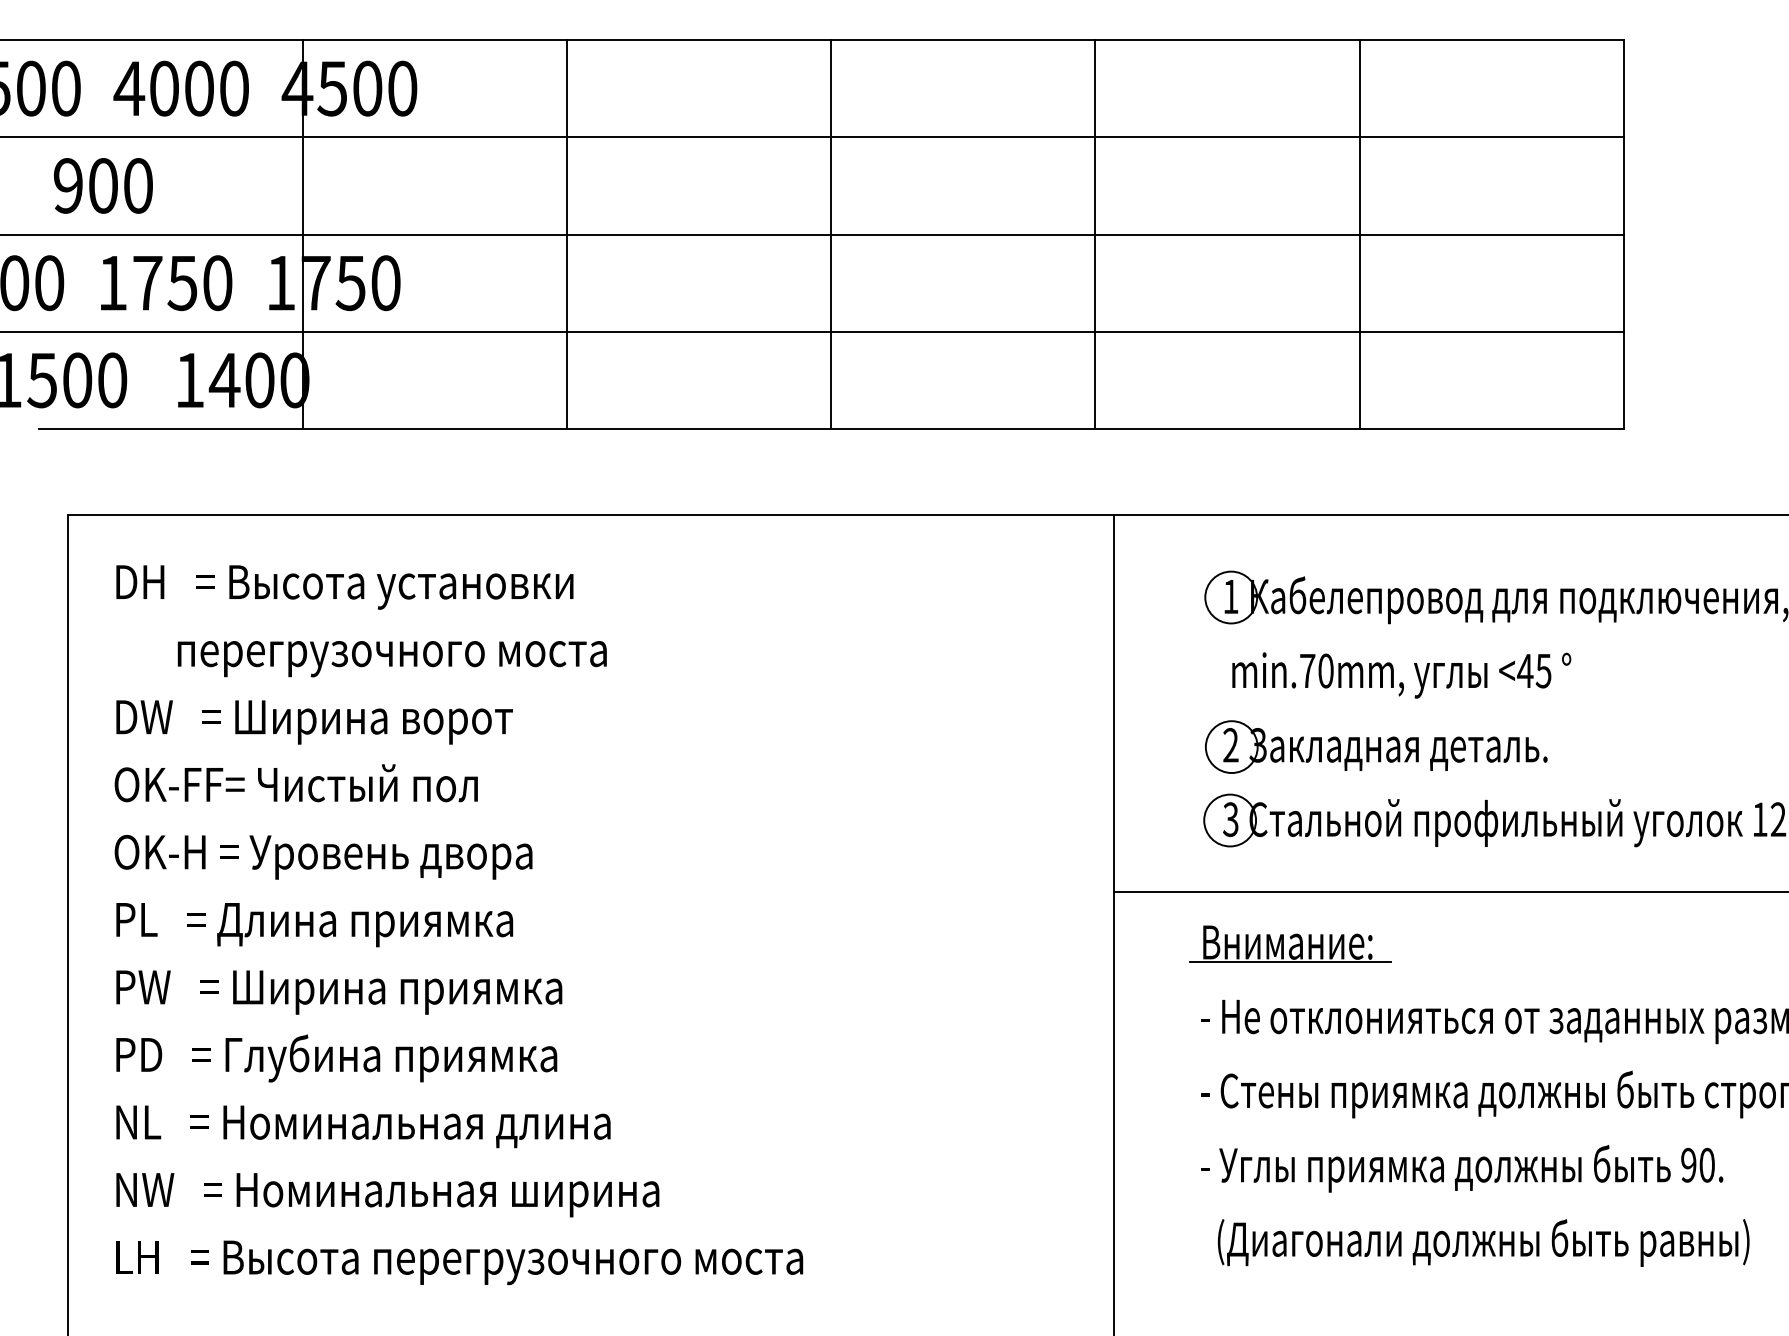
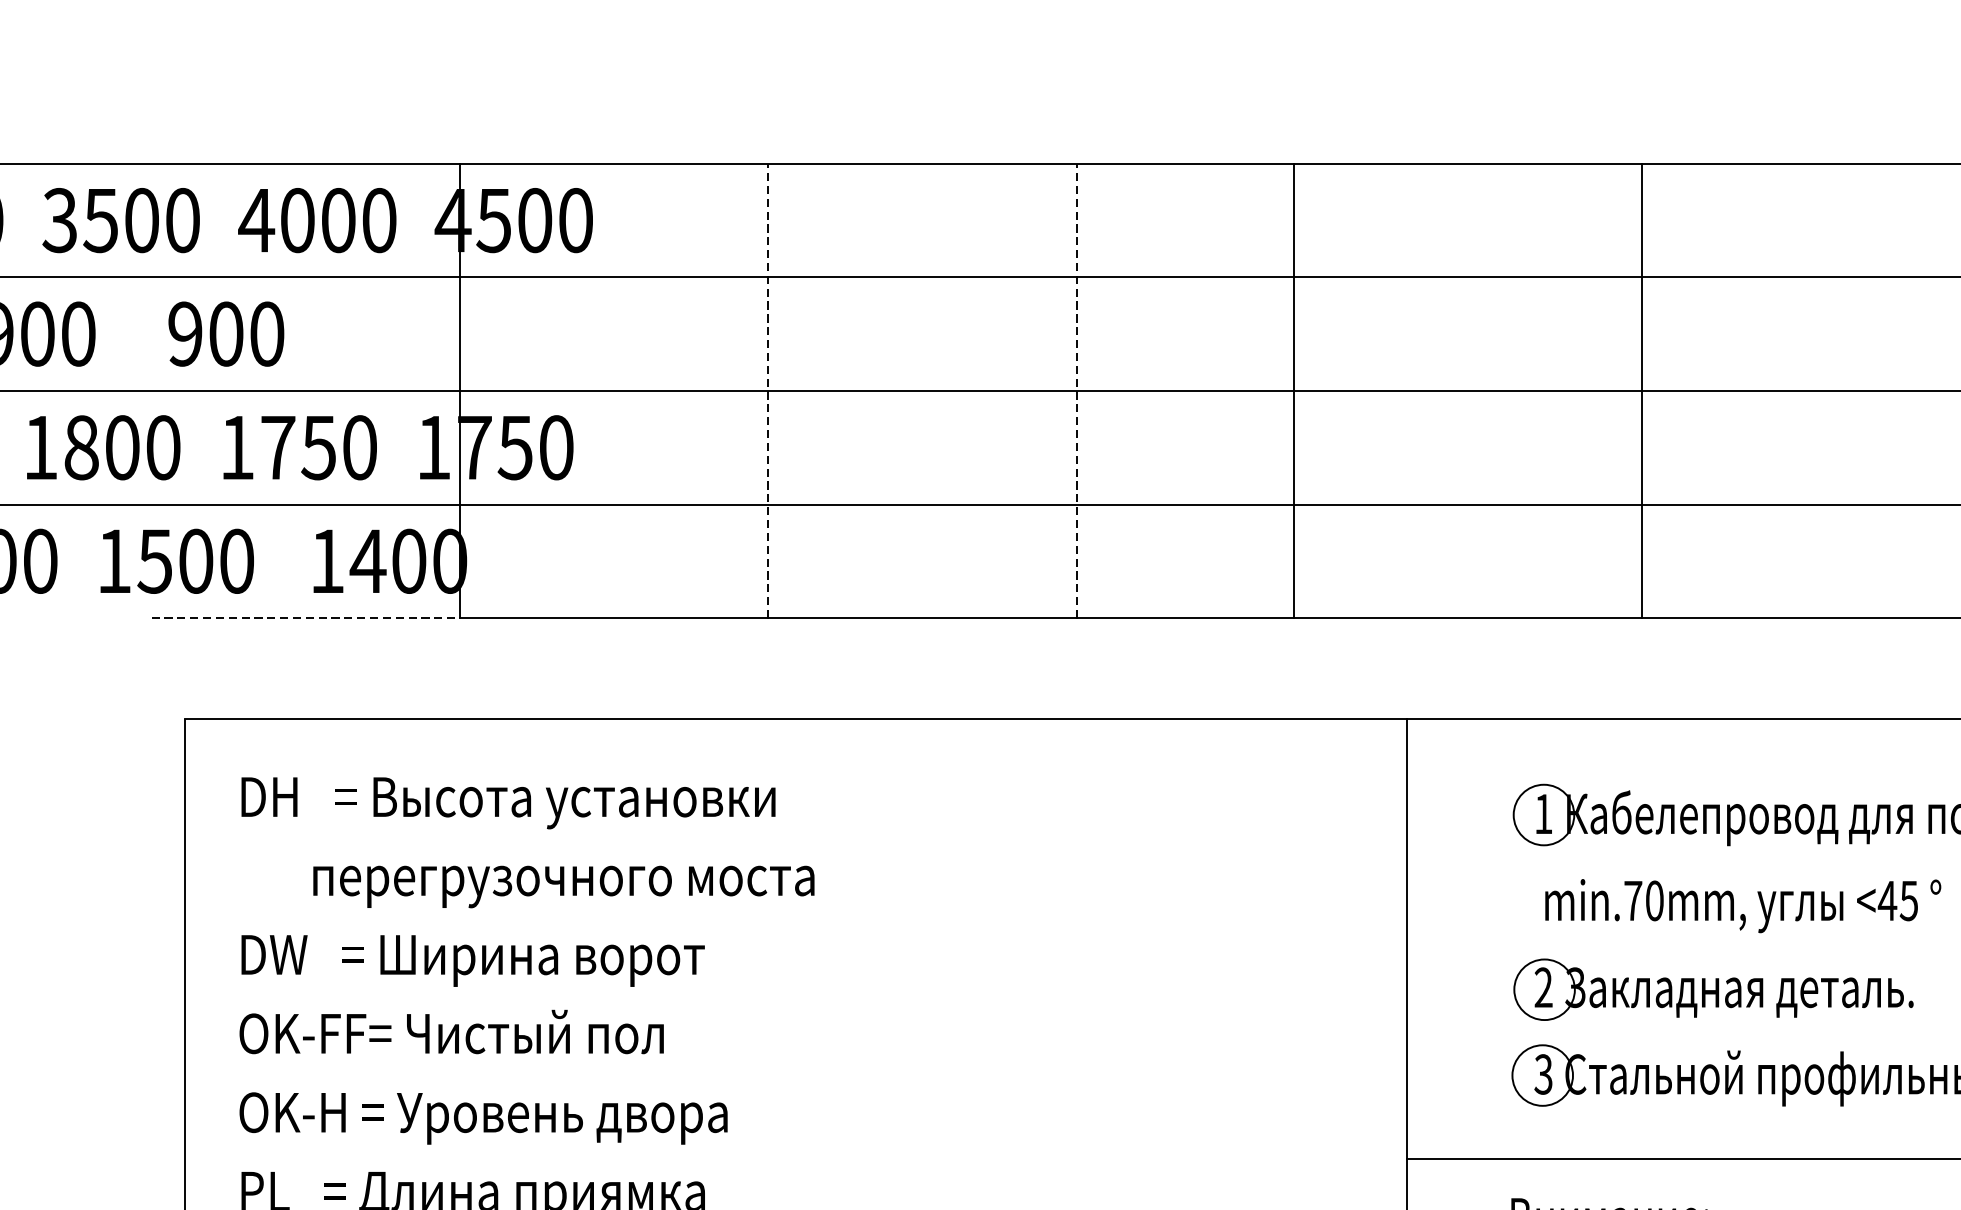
line: (567, 234) -> (768, 390), solid -> dashed
line: (831, 234) -> (1076, 390), solid -> dashed
line: (1095, 234) -> (1294, 390), moved
line: (1359, 234) -> (1642, 390), moved
line: (171, 428) -> (305, 617), solid -> dashed

